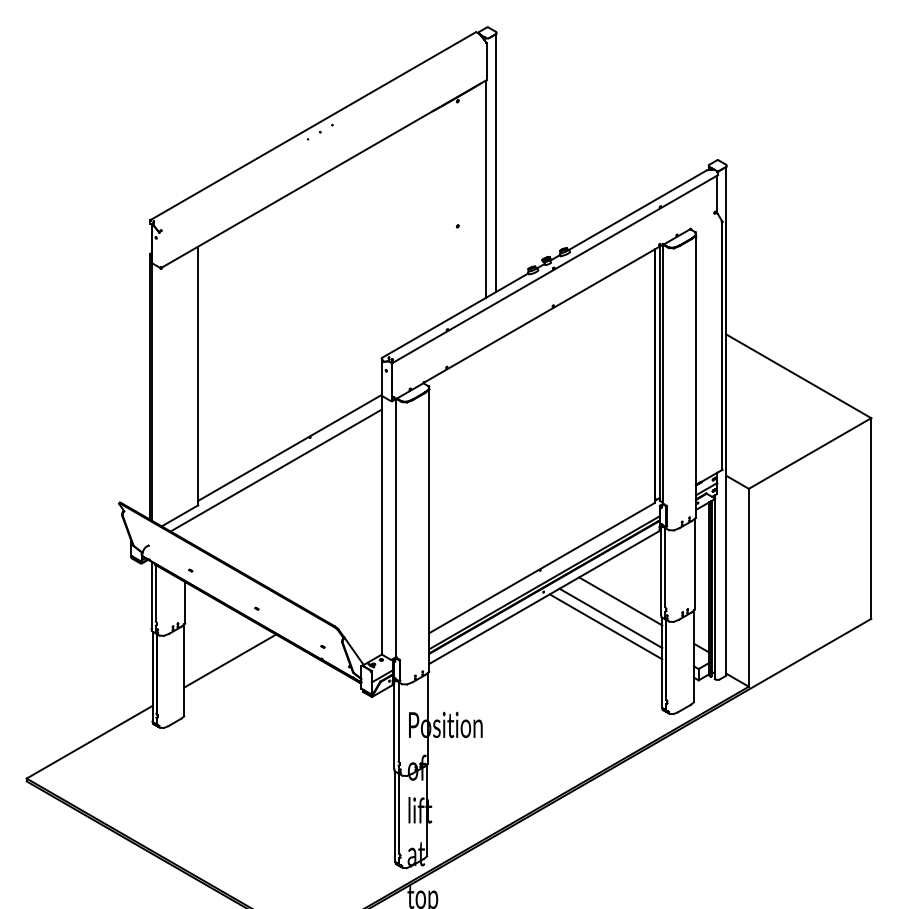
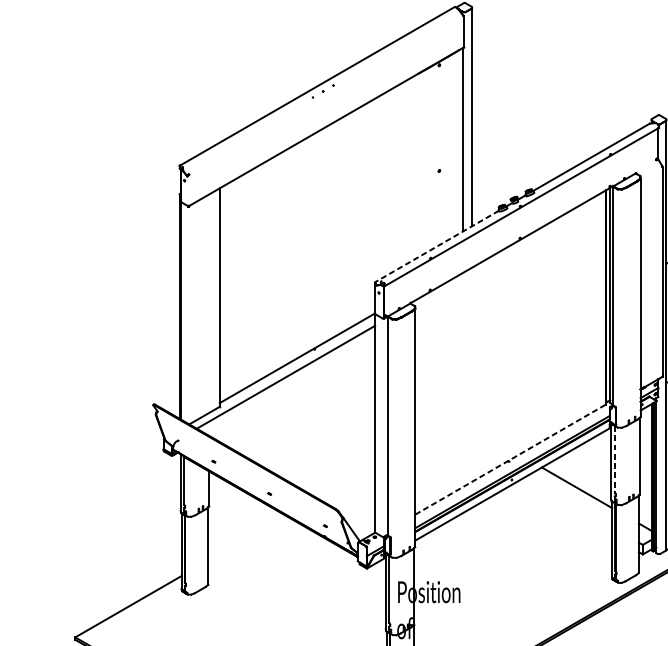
line: (454, 315) -> (436, 246), solid -> dashed
line: (542, 567) -> (510, 459), solid -> dashed
line: (665, 567) -> (614, 459), solid -> dashed
line: (610, 618) -> (568, 502), removed
line: (605, 626) -> (564, 508), removed
line: (230, 660) -> (247, 537), removed

